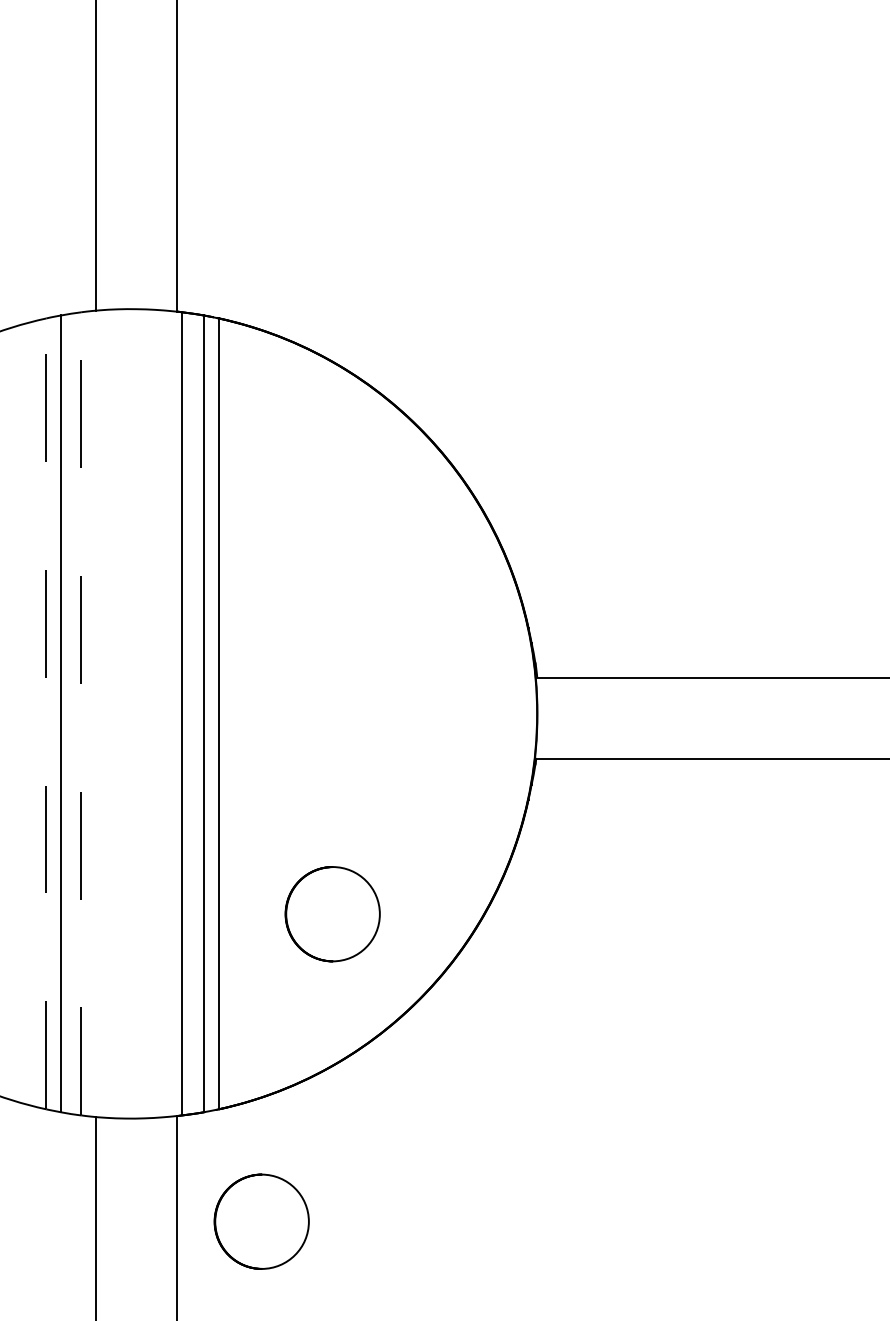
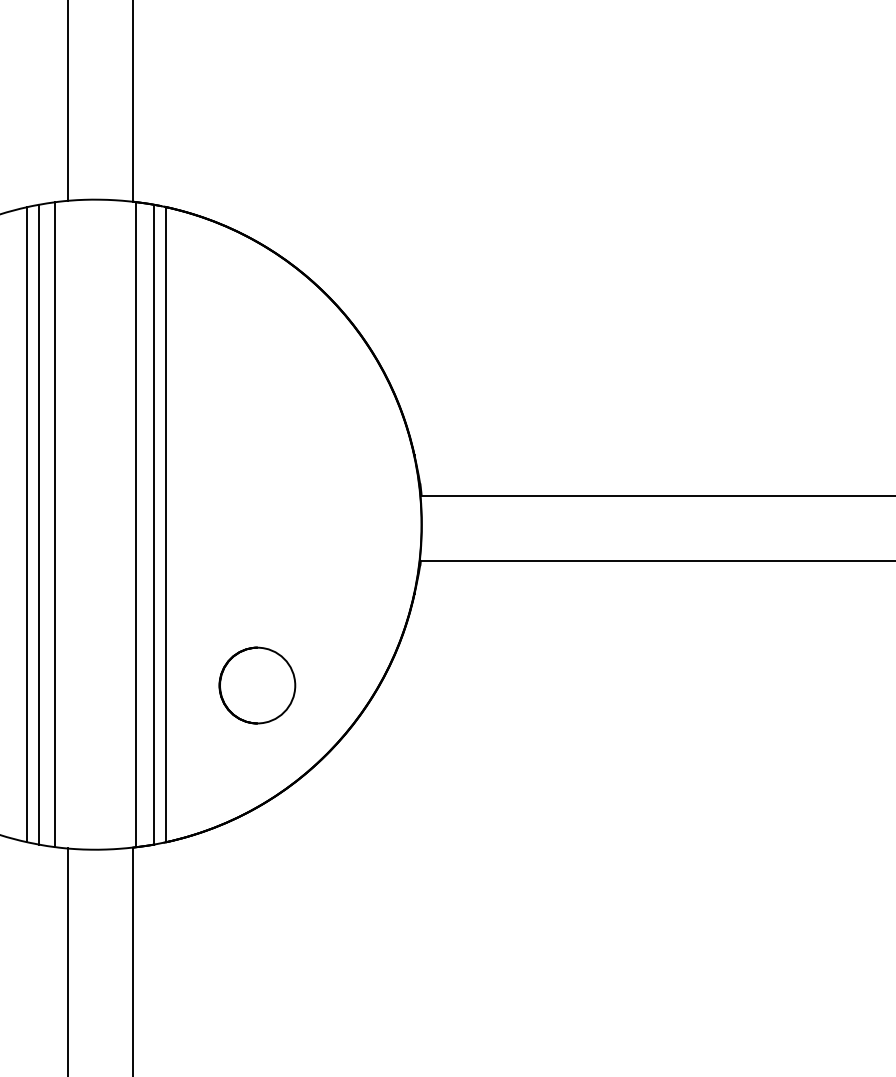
line: (46, 713) -> (27, 524), dashed -> solid
line: (81, 713) -> (55, 524), dashed -> solid
part: (261, 1221) -> (200, 932), removed

